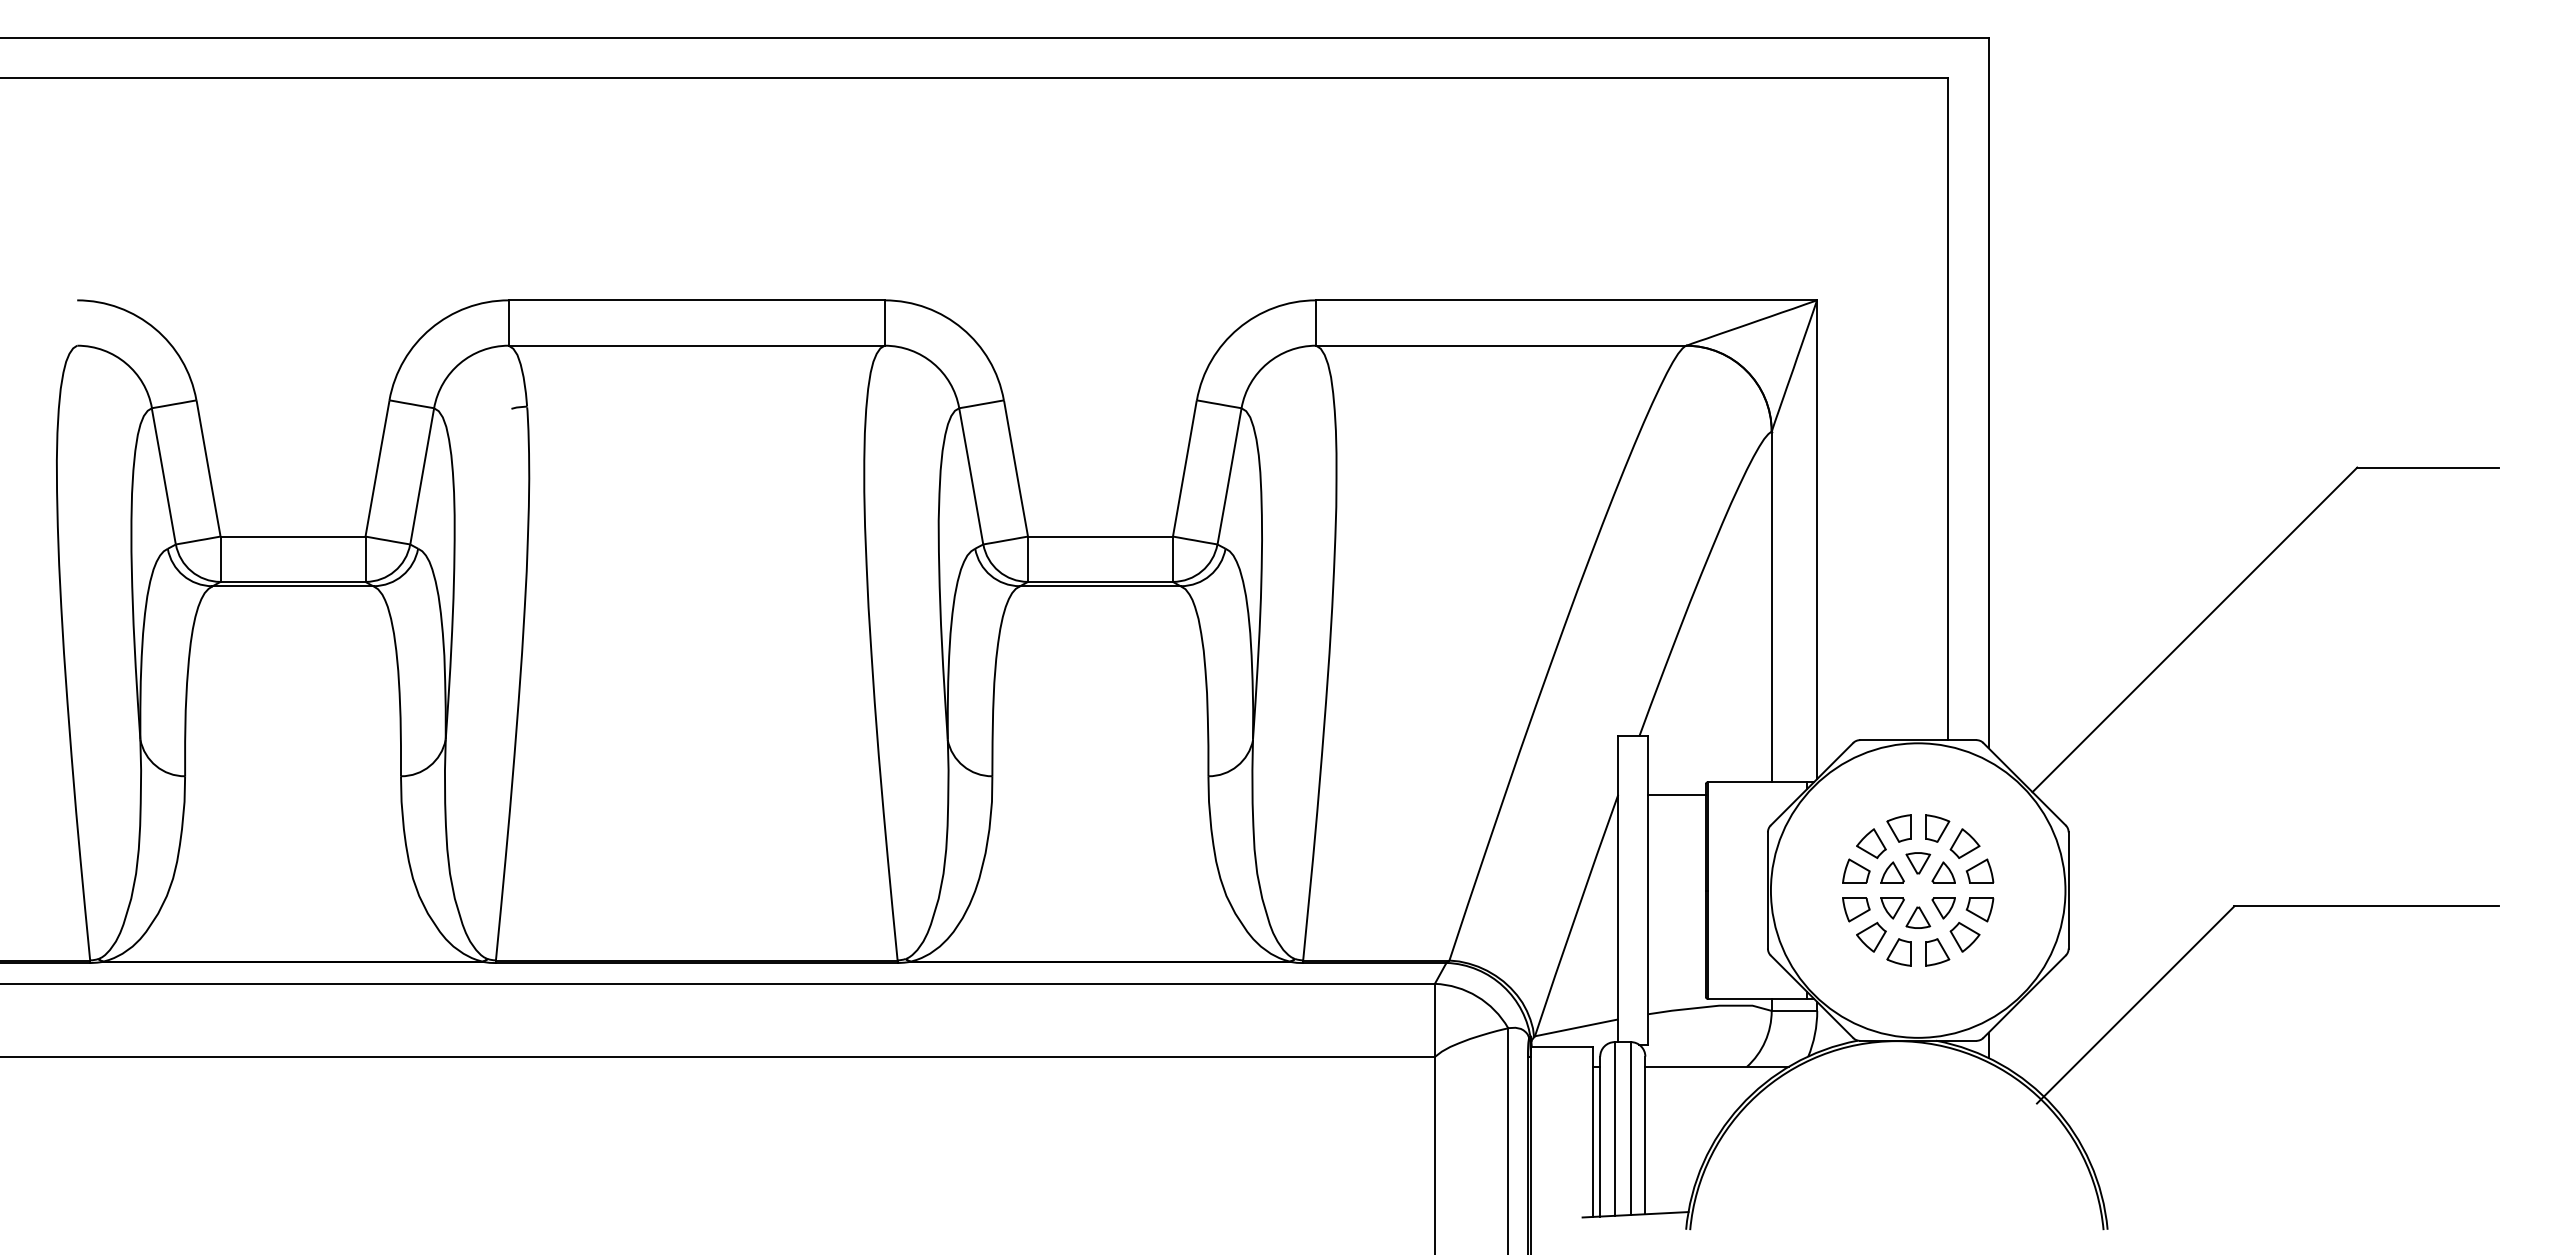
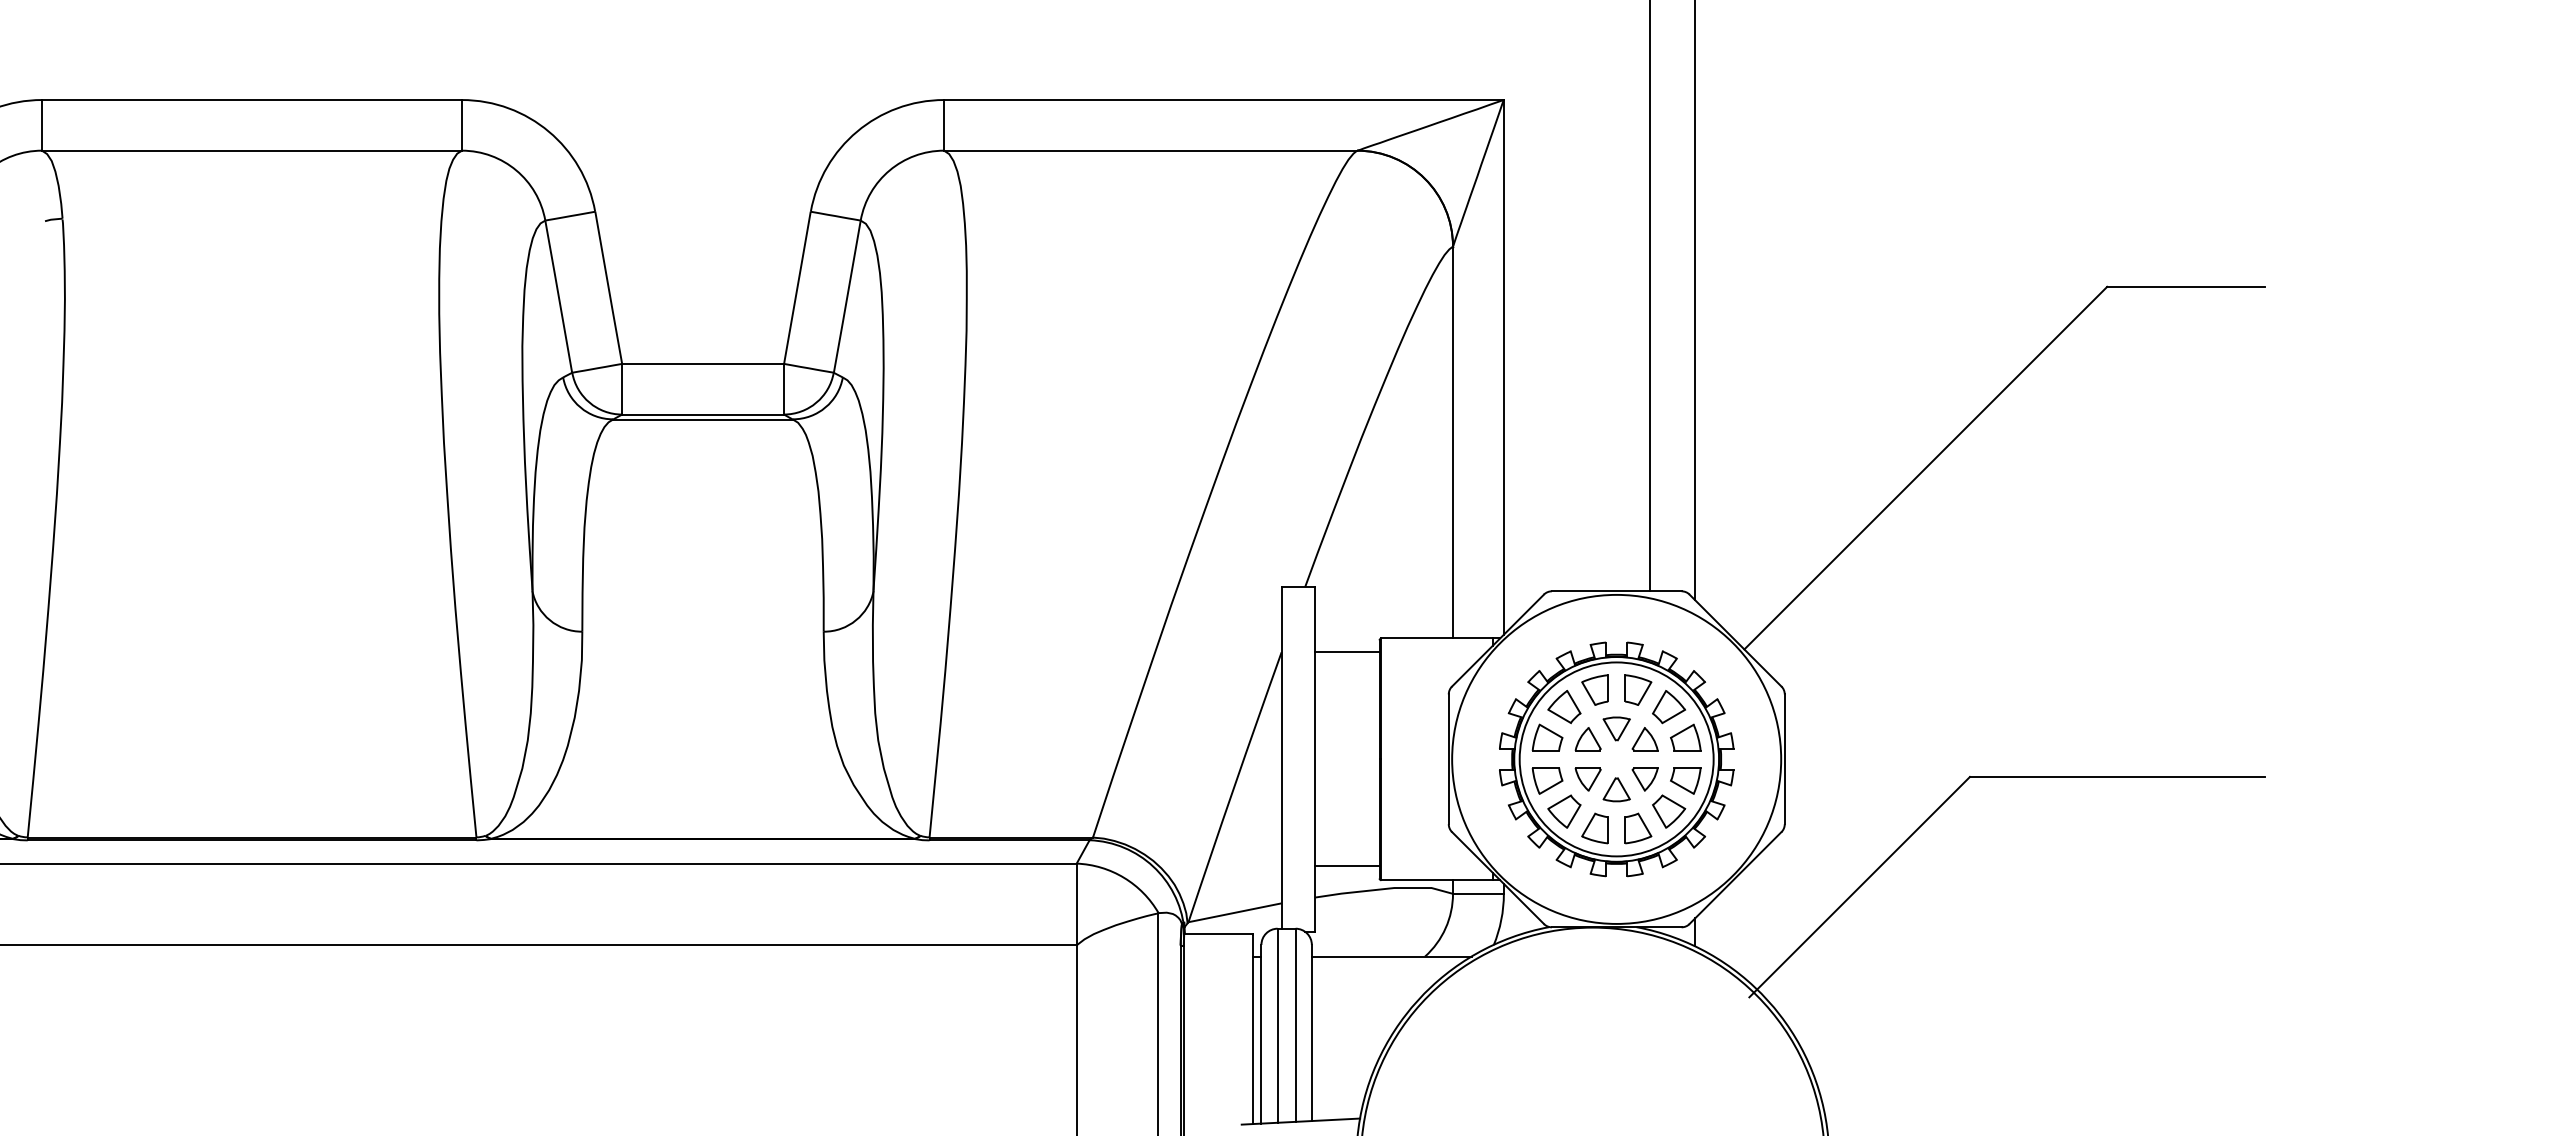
part: (1917, 890) -> (1615, 759), added
line: (1677, 986) -> (1347, 866), added

